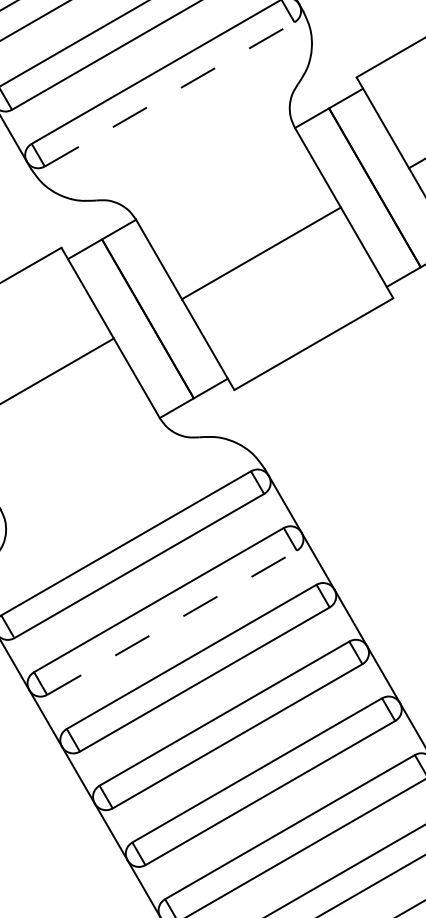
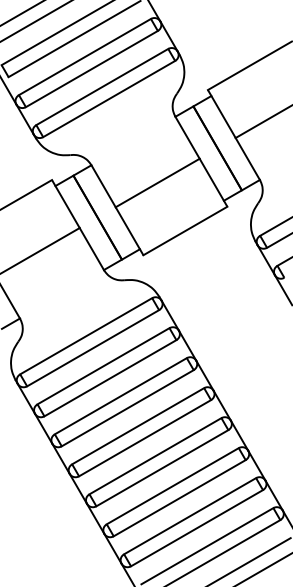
line: (170, 93) -> (109, 98), dashed -> solid
line: (172, 623) -> (110, 378), dashed -> solid

